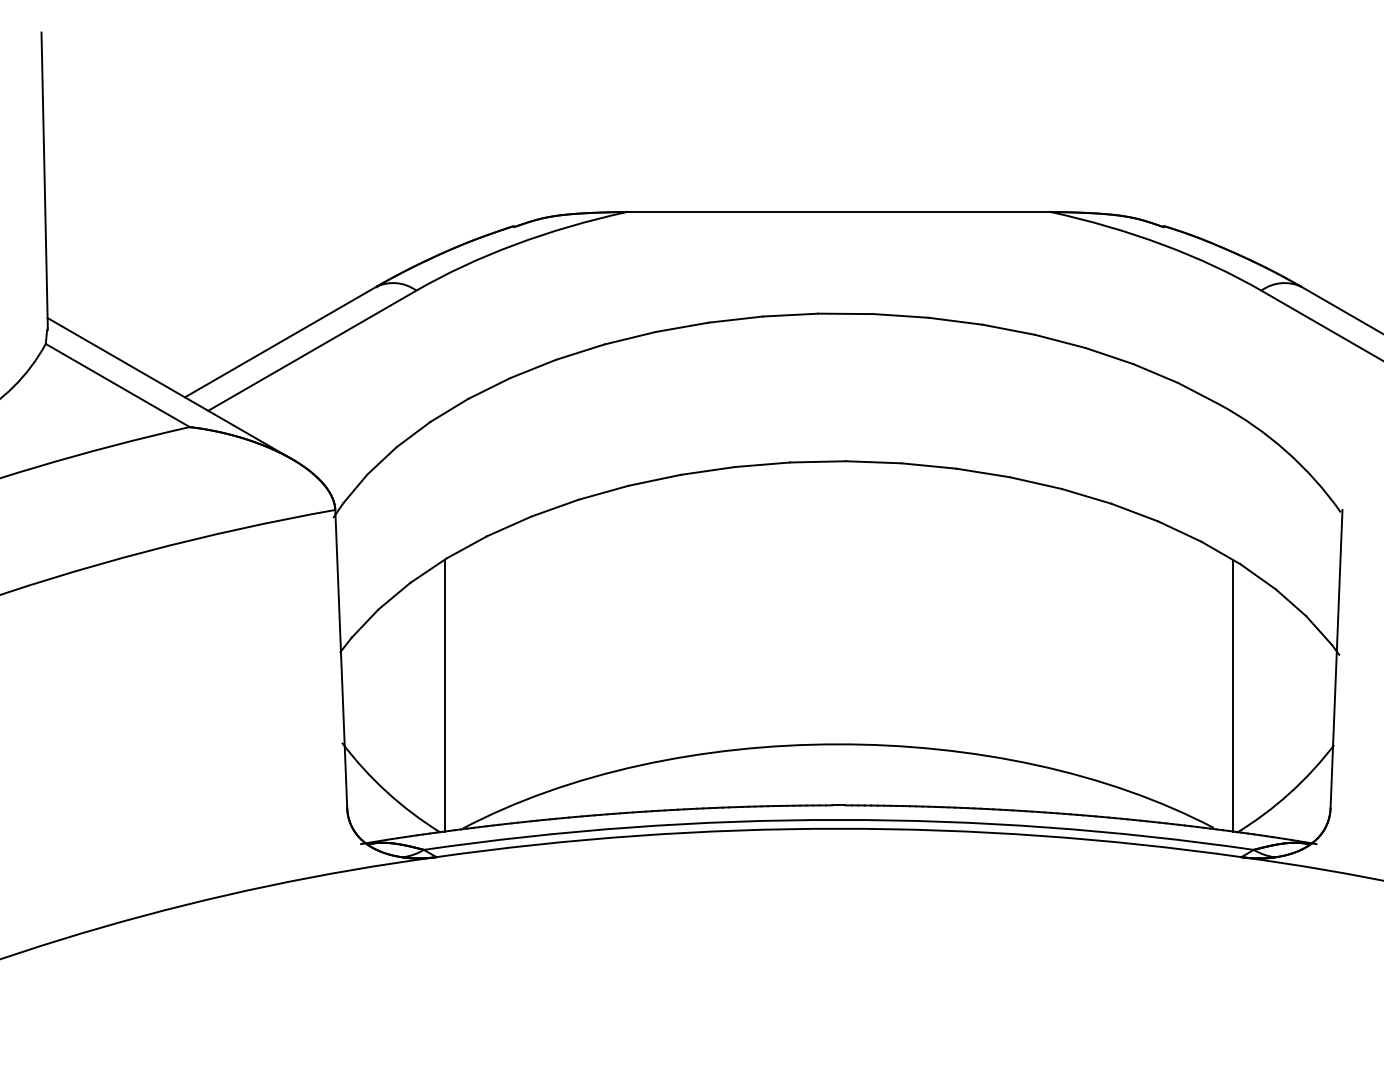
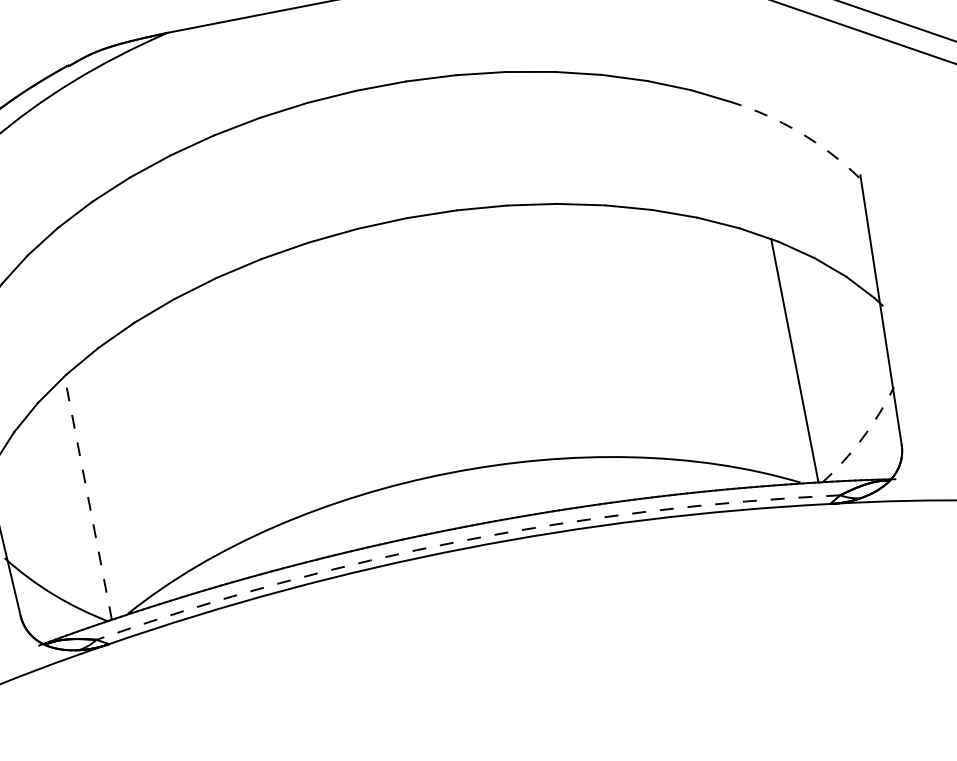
arc: (1286, 451) -> (800, 132), solid -> dashed
line: (444, 695) -> (88, 497), solid -> dashed
arc: (1289, 793) -> (862, 438), solid -> dashed
arc: (838, 819) -> (462, 540), solid -> dashed

